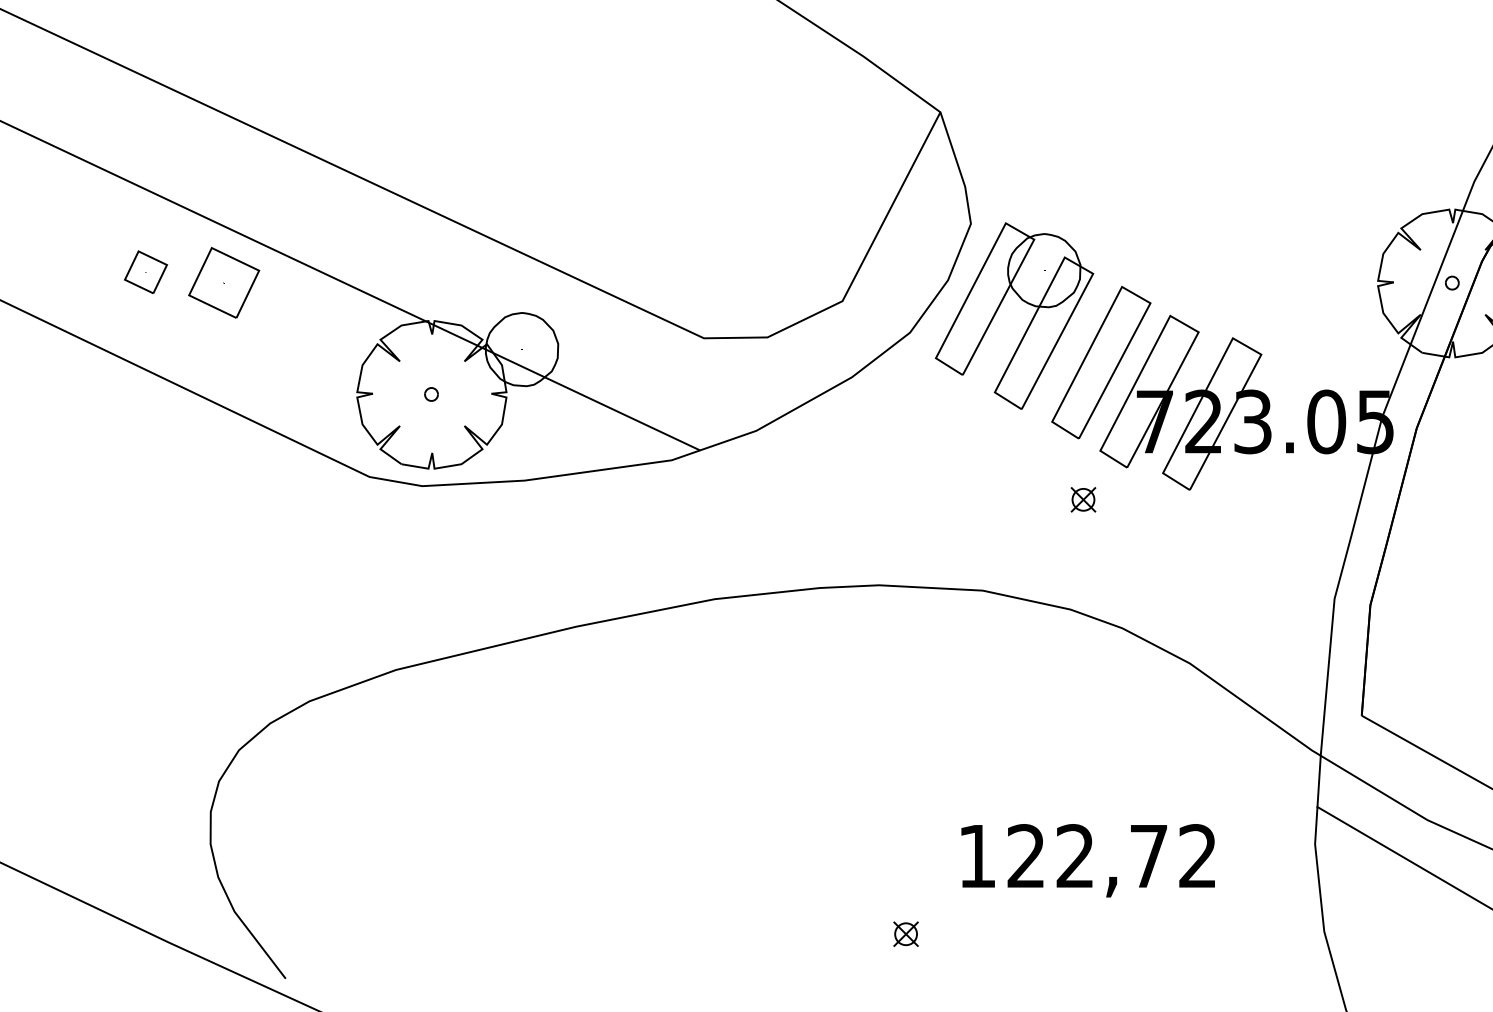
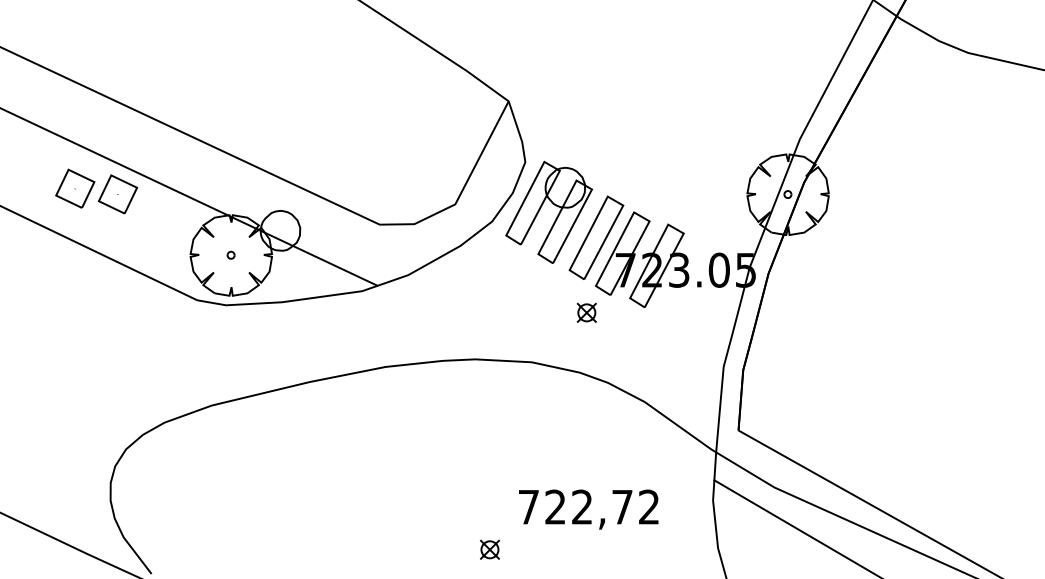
part: (146, 272) -> (75, 188), size x1.67
part: (1083, 499) -> (586, 312), size x1.43
text: (976, 856) -> (528, 507), 122,72 -> 722,72
part: (905, 933) -> (489, 549), size x1.43

